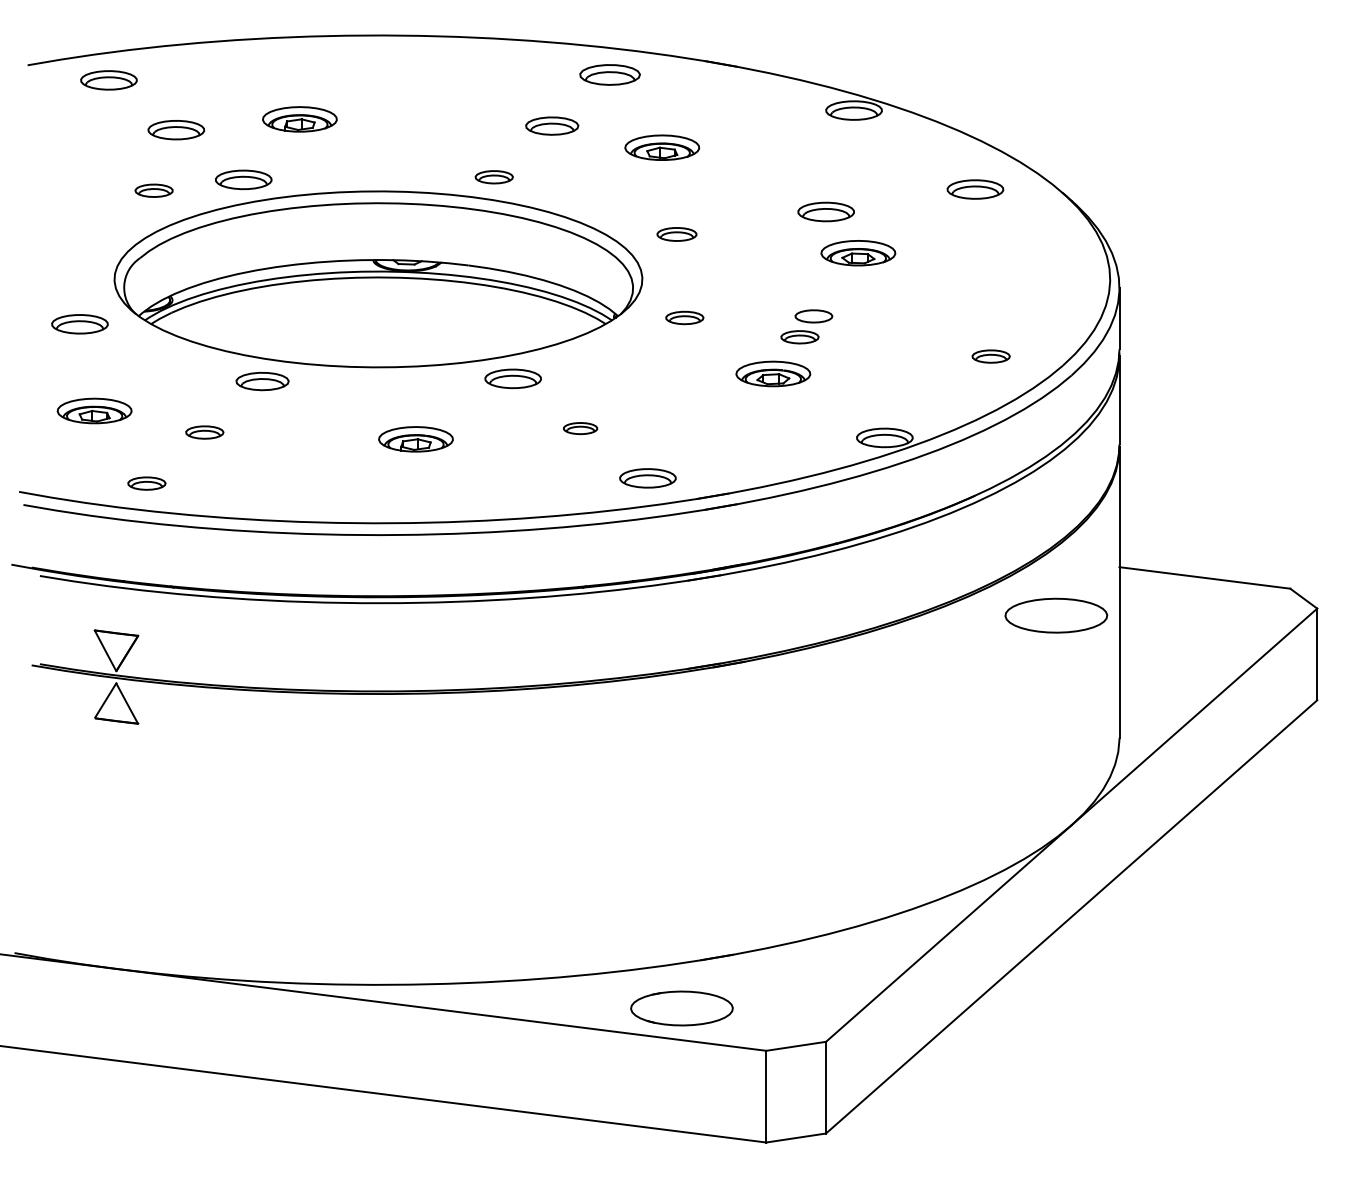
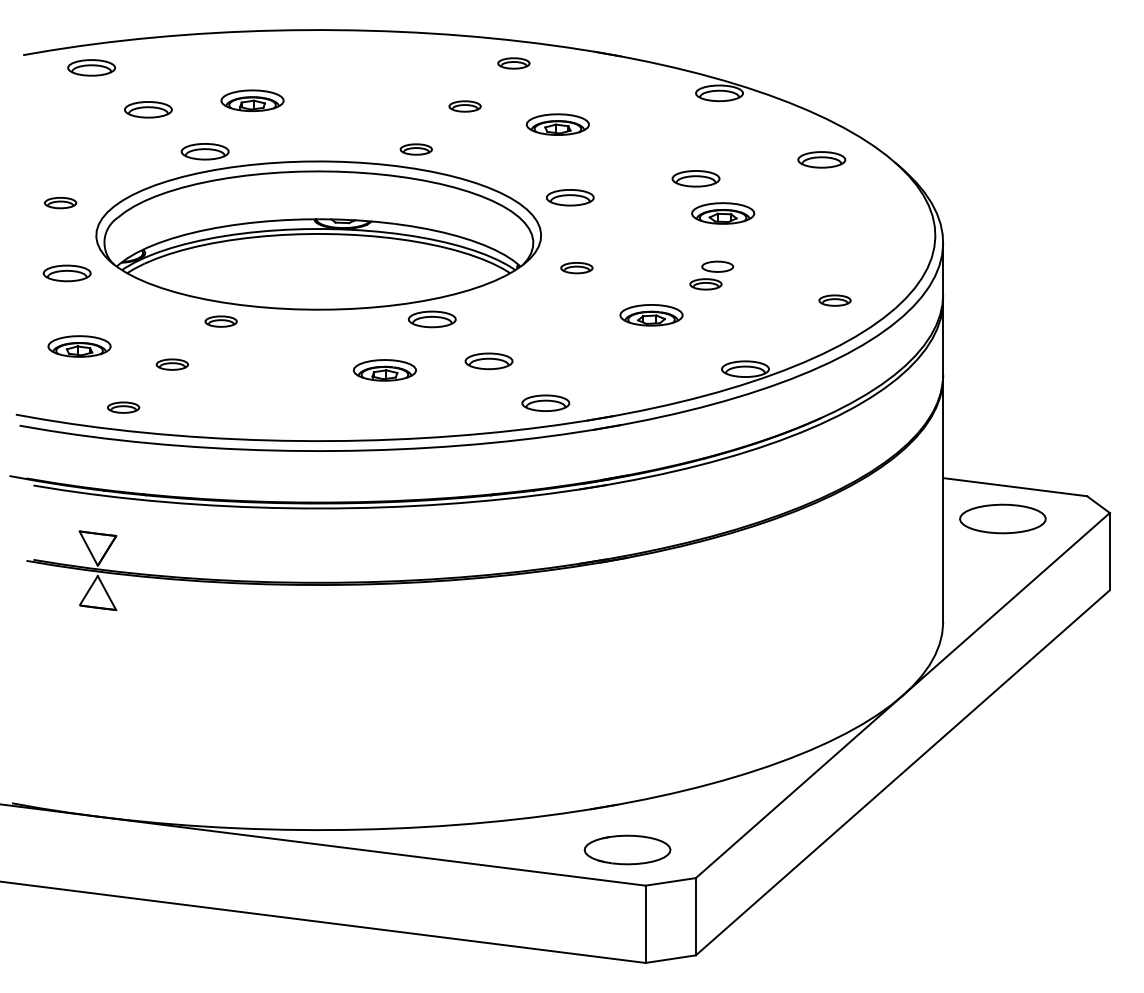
part: (609, 75) -> (513, 63), size x0.62
part: (551, 126) -> (464, 106), size x0.71
part: (153, 190) -> (60, 202), moved
part: (676, 234) -> (569, 197), size x1.43
part: (806, 326) -> (711, 275), moved
part: (262, 381) -> (221, 321), size x0.71
part: (580, 428) -> (488, 361), size x1.67
part: (415, 439) -> (384, 370), moved
part: (1056, 615) -> (1003, 518), moved
part: (681, 1008) -> (627, 850), moved

